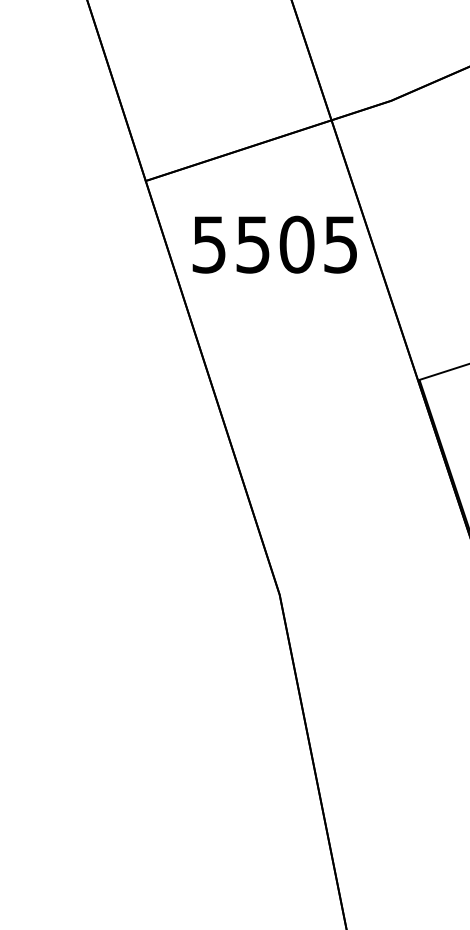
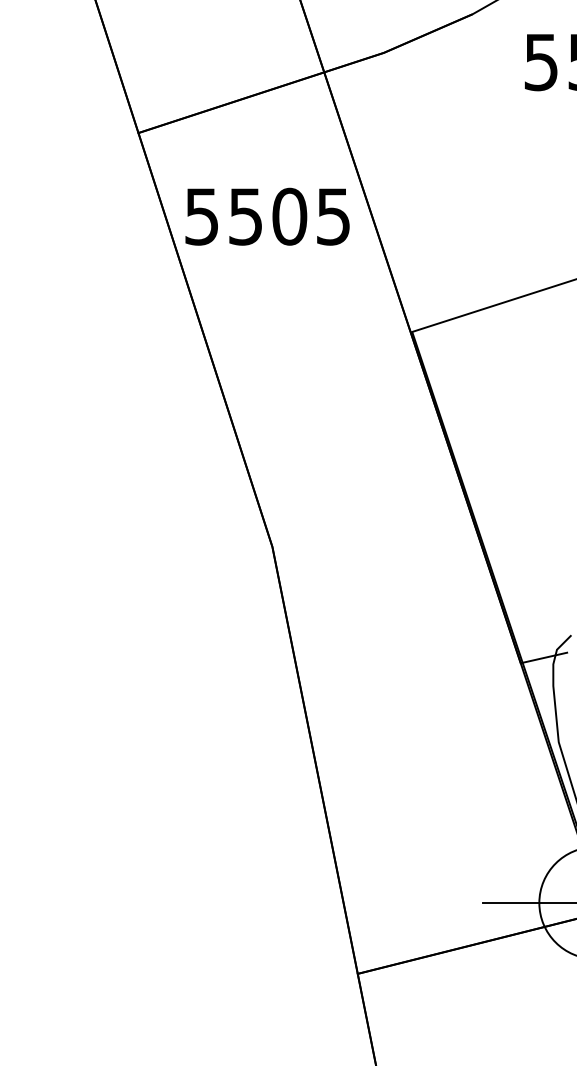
text: (274, 244) -> (267, 216), moved

